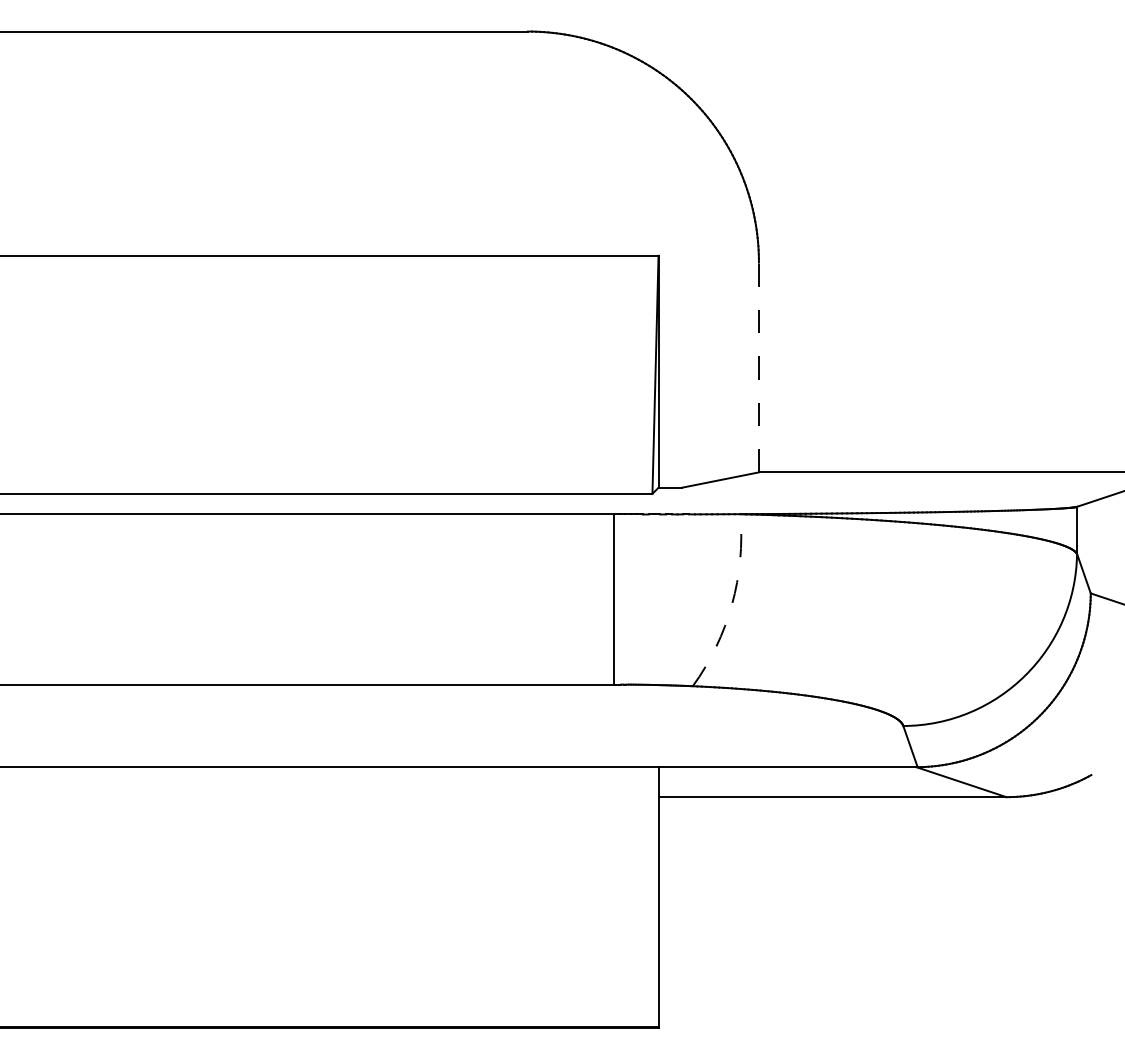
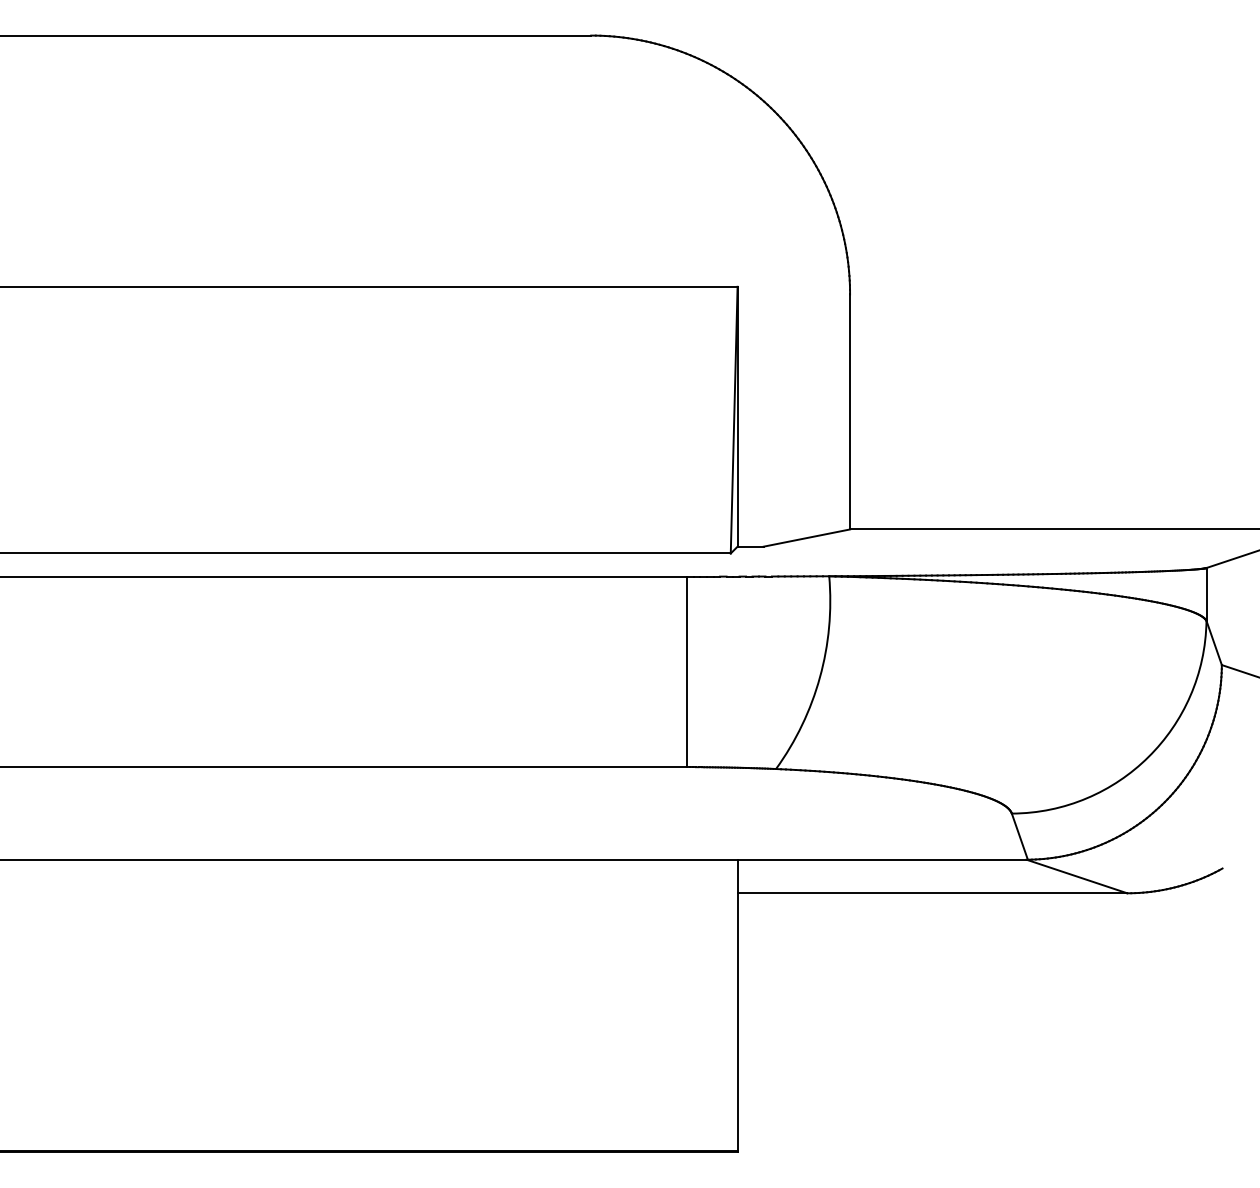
line: (759, 367) -> (850, 411), dashed -> solid
arc: (731, 604) -> (819, 677), dashed -> solid

